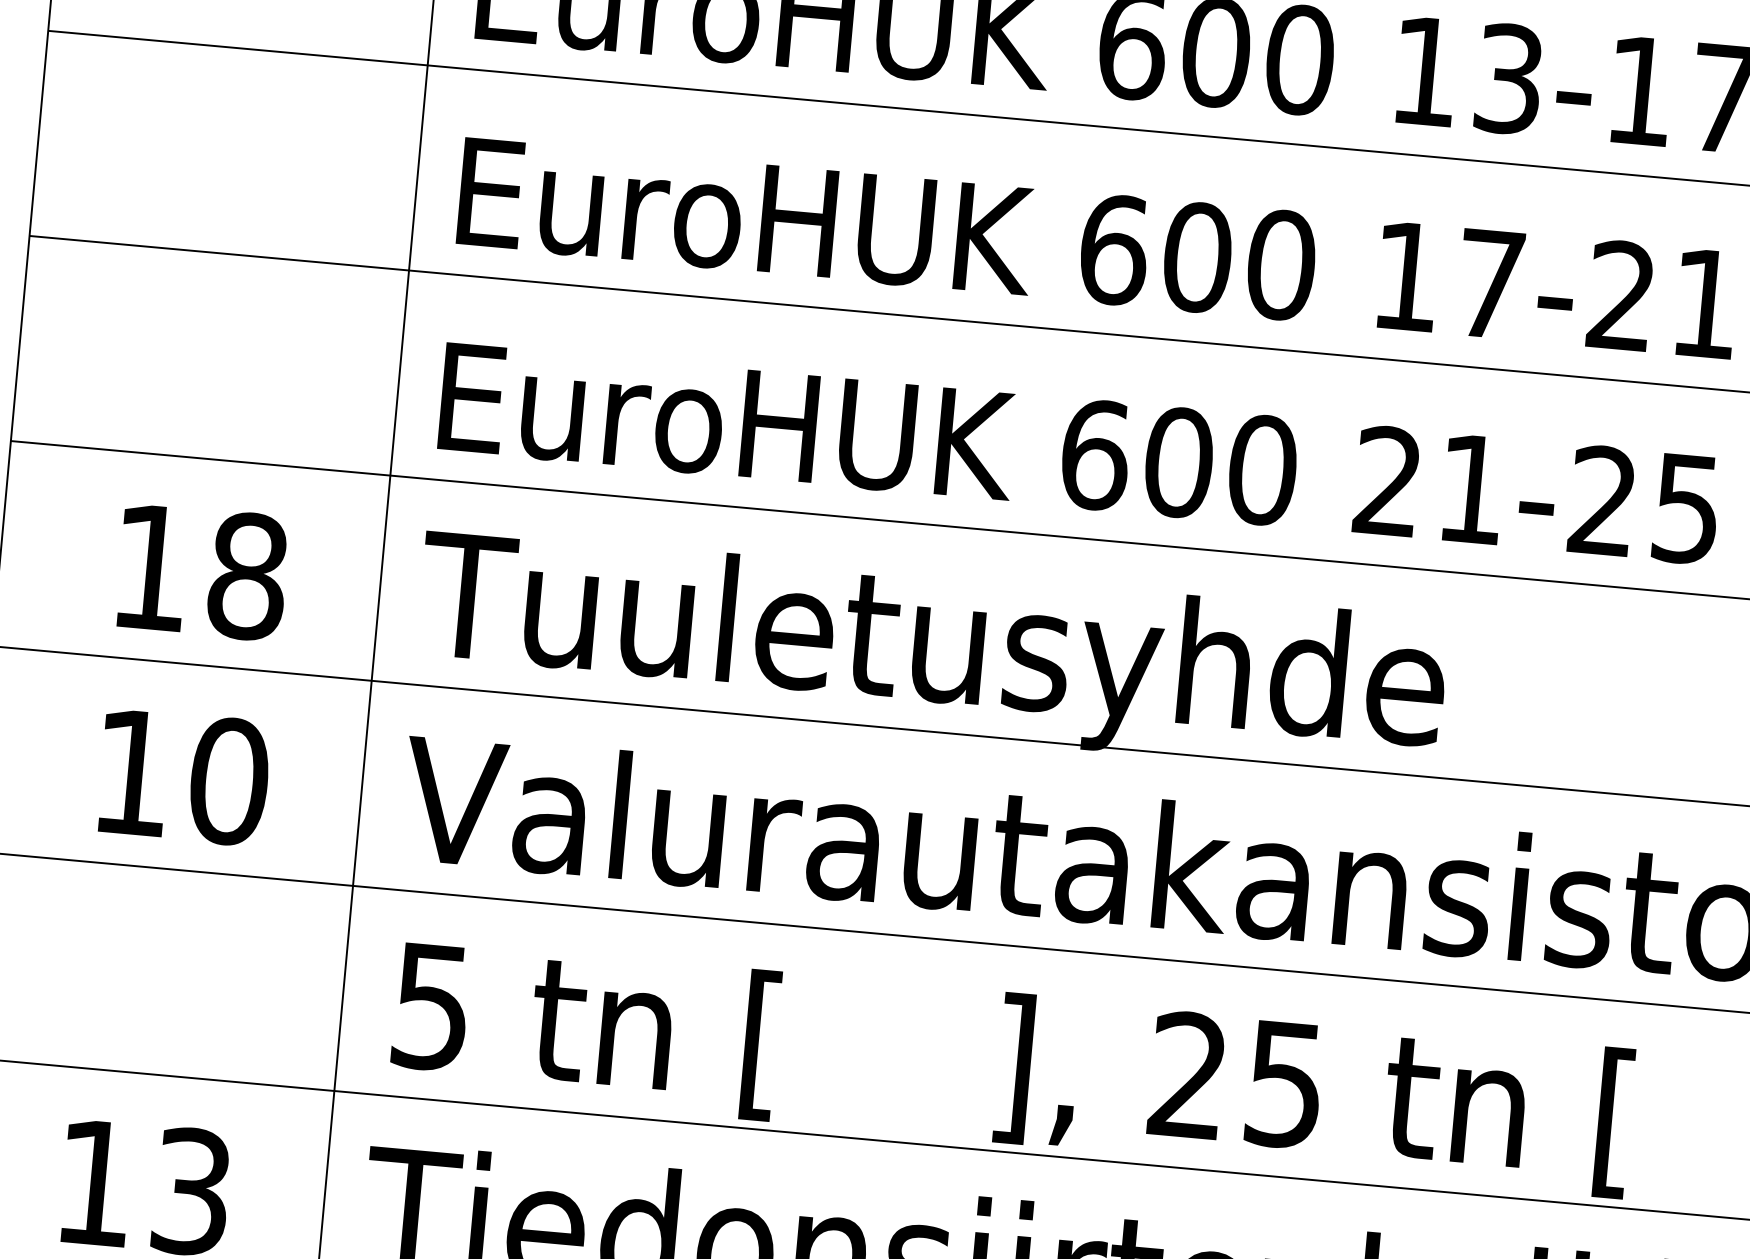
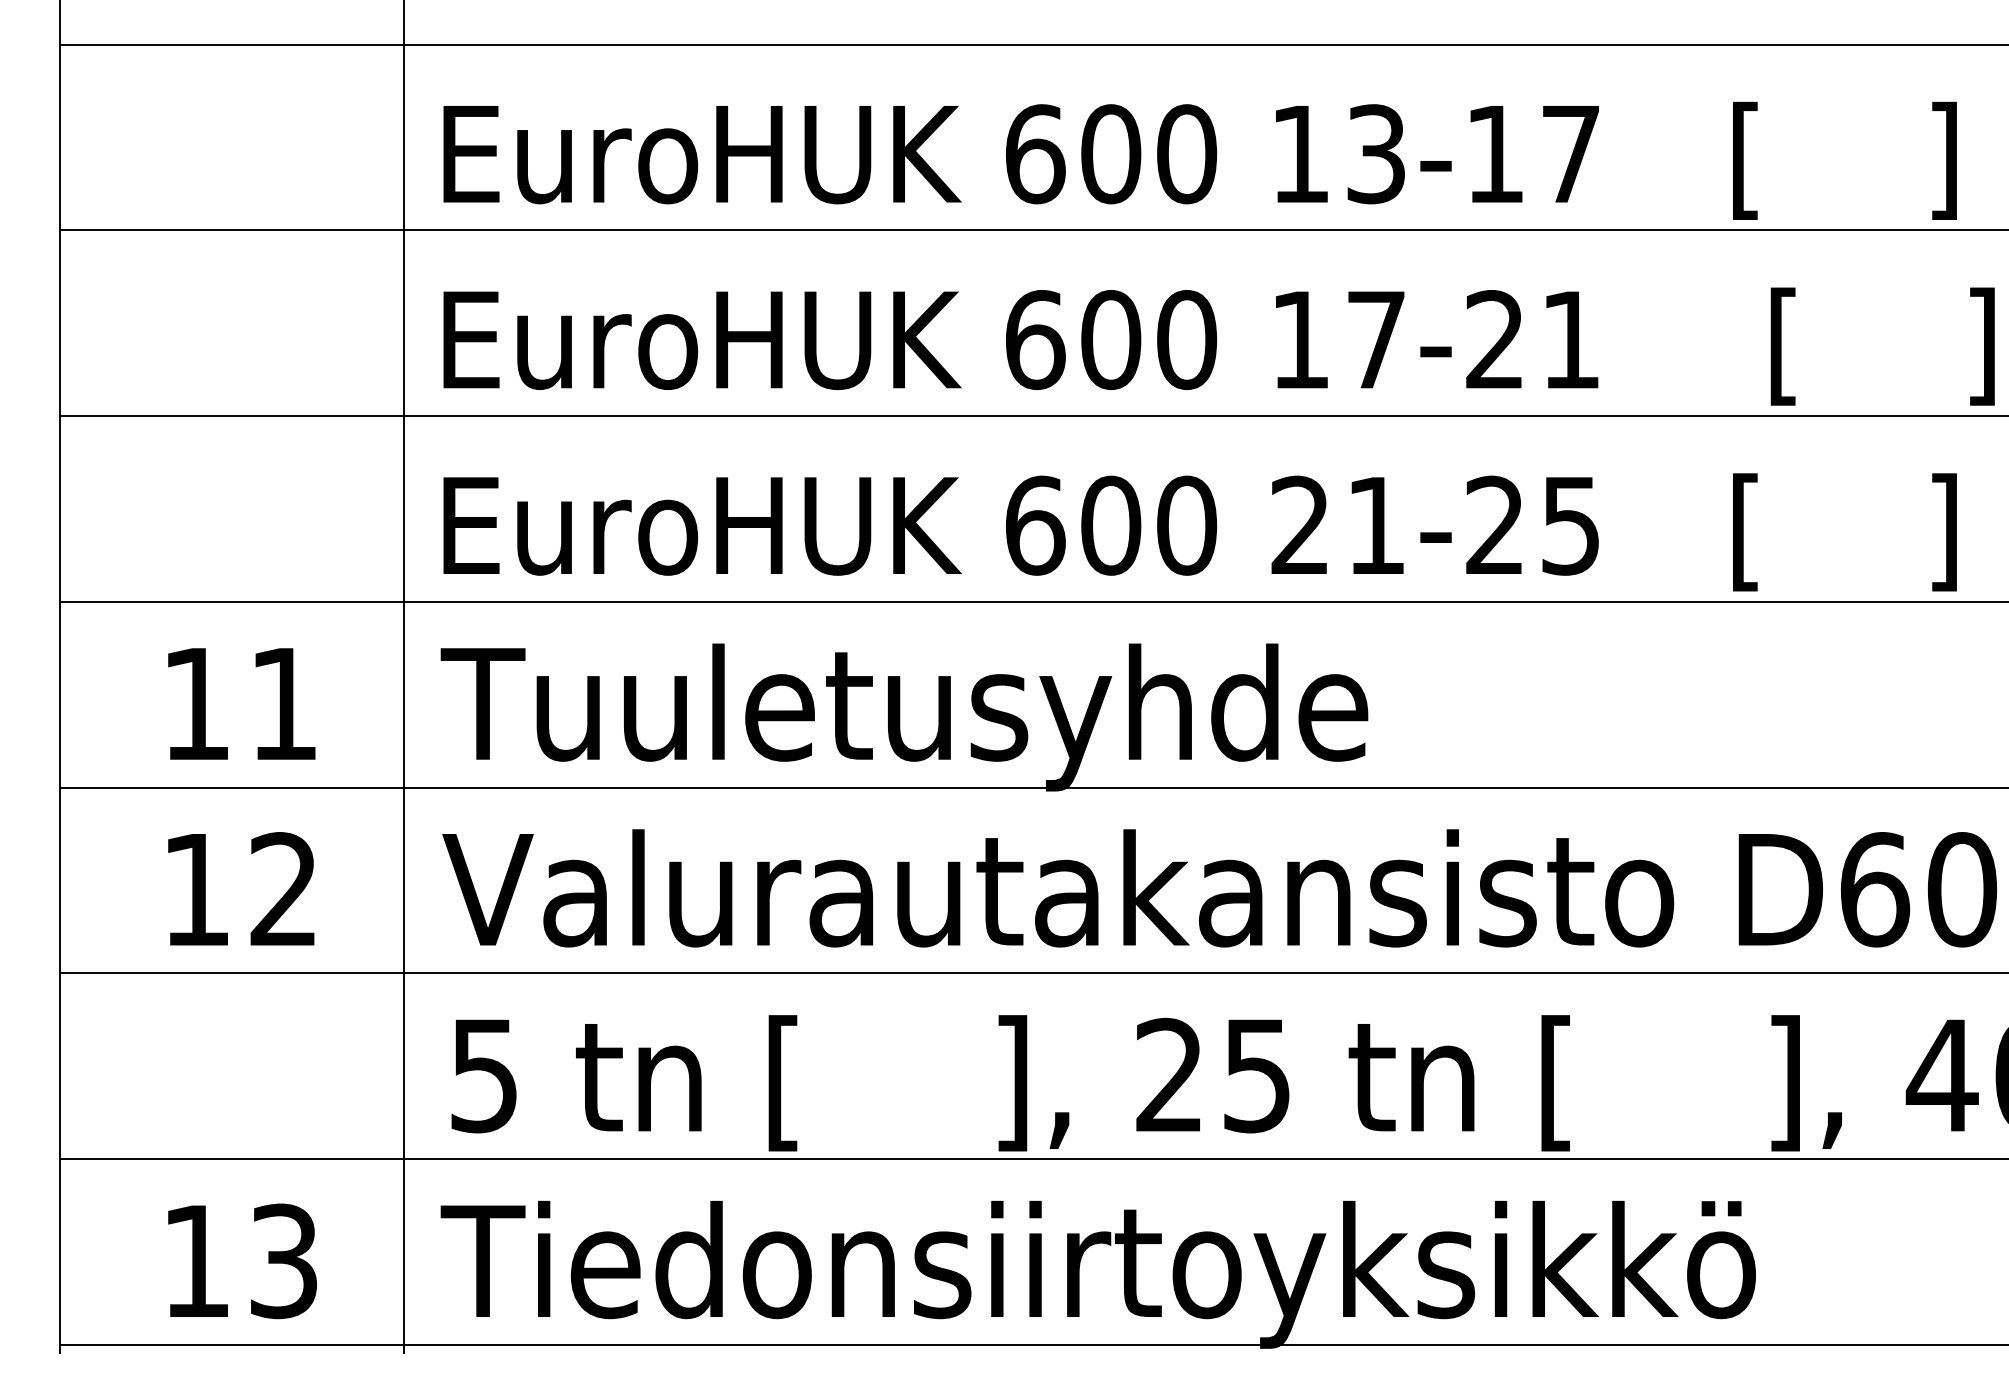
text: (248, 575) -> (284, 703), 18 -> 11
text: (228, 781) -> (283, 889), 10 -> 12

